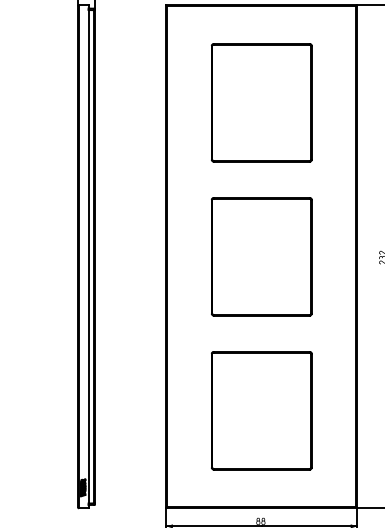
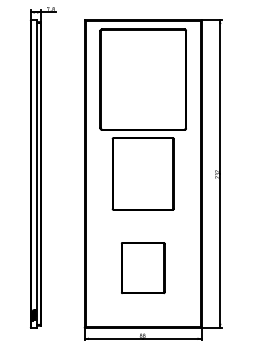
part: (260, 102) -> (142, 79), size x1.4
part: (260, 409) -> (142, 267), size x0.7

